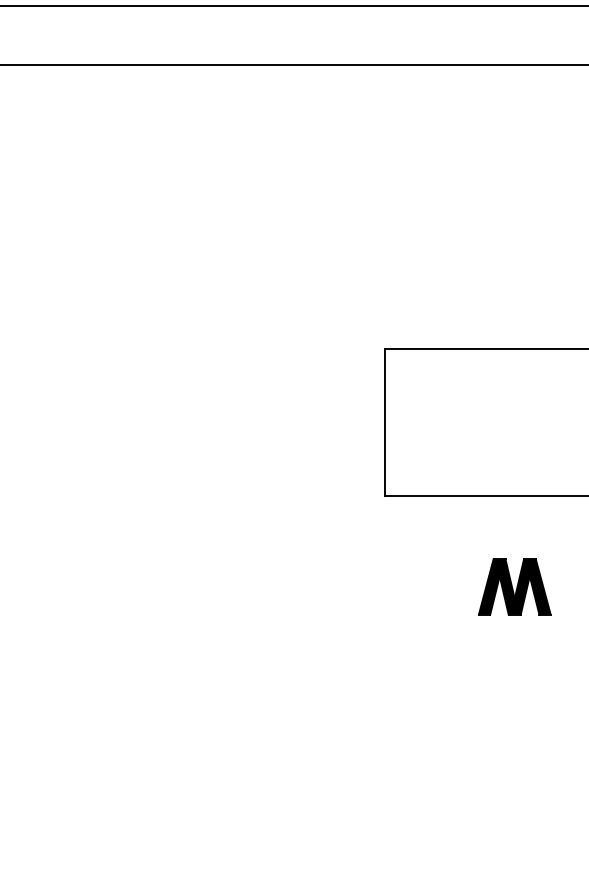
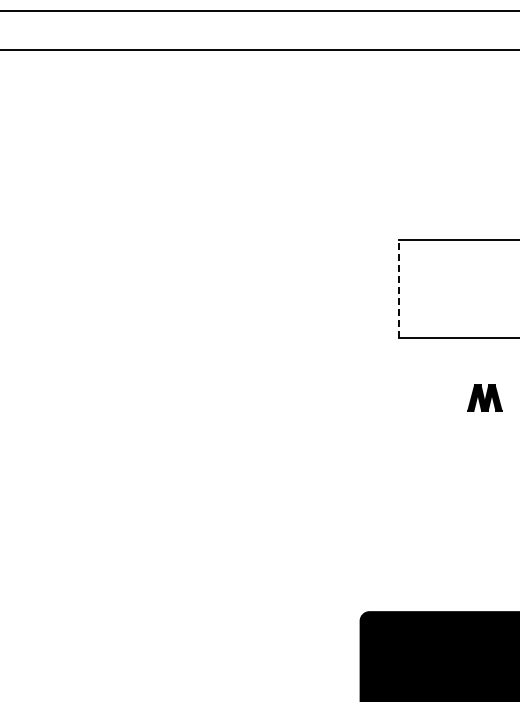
line: (385, 422) -> (398, 288), solid -> dashed
part: (514, 585) -> (484, 397), size x0.7

